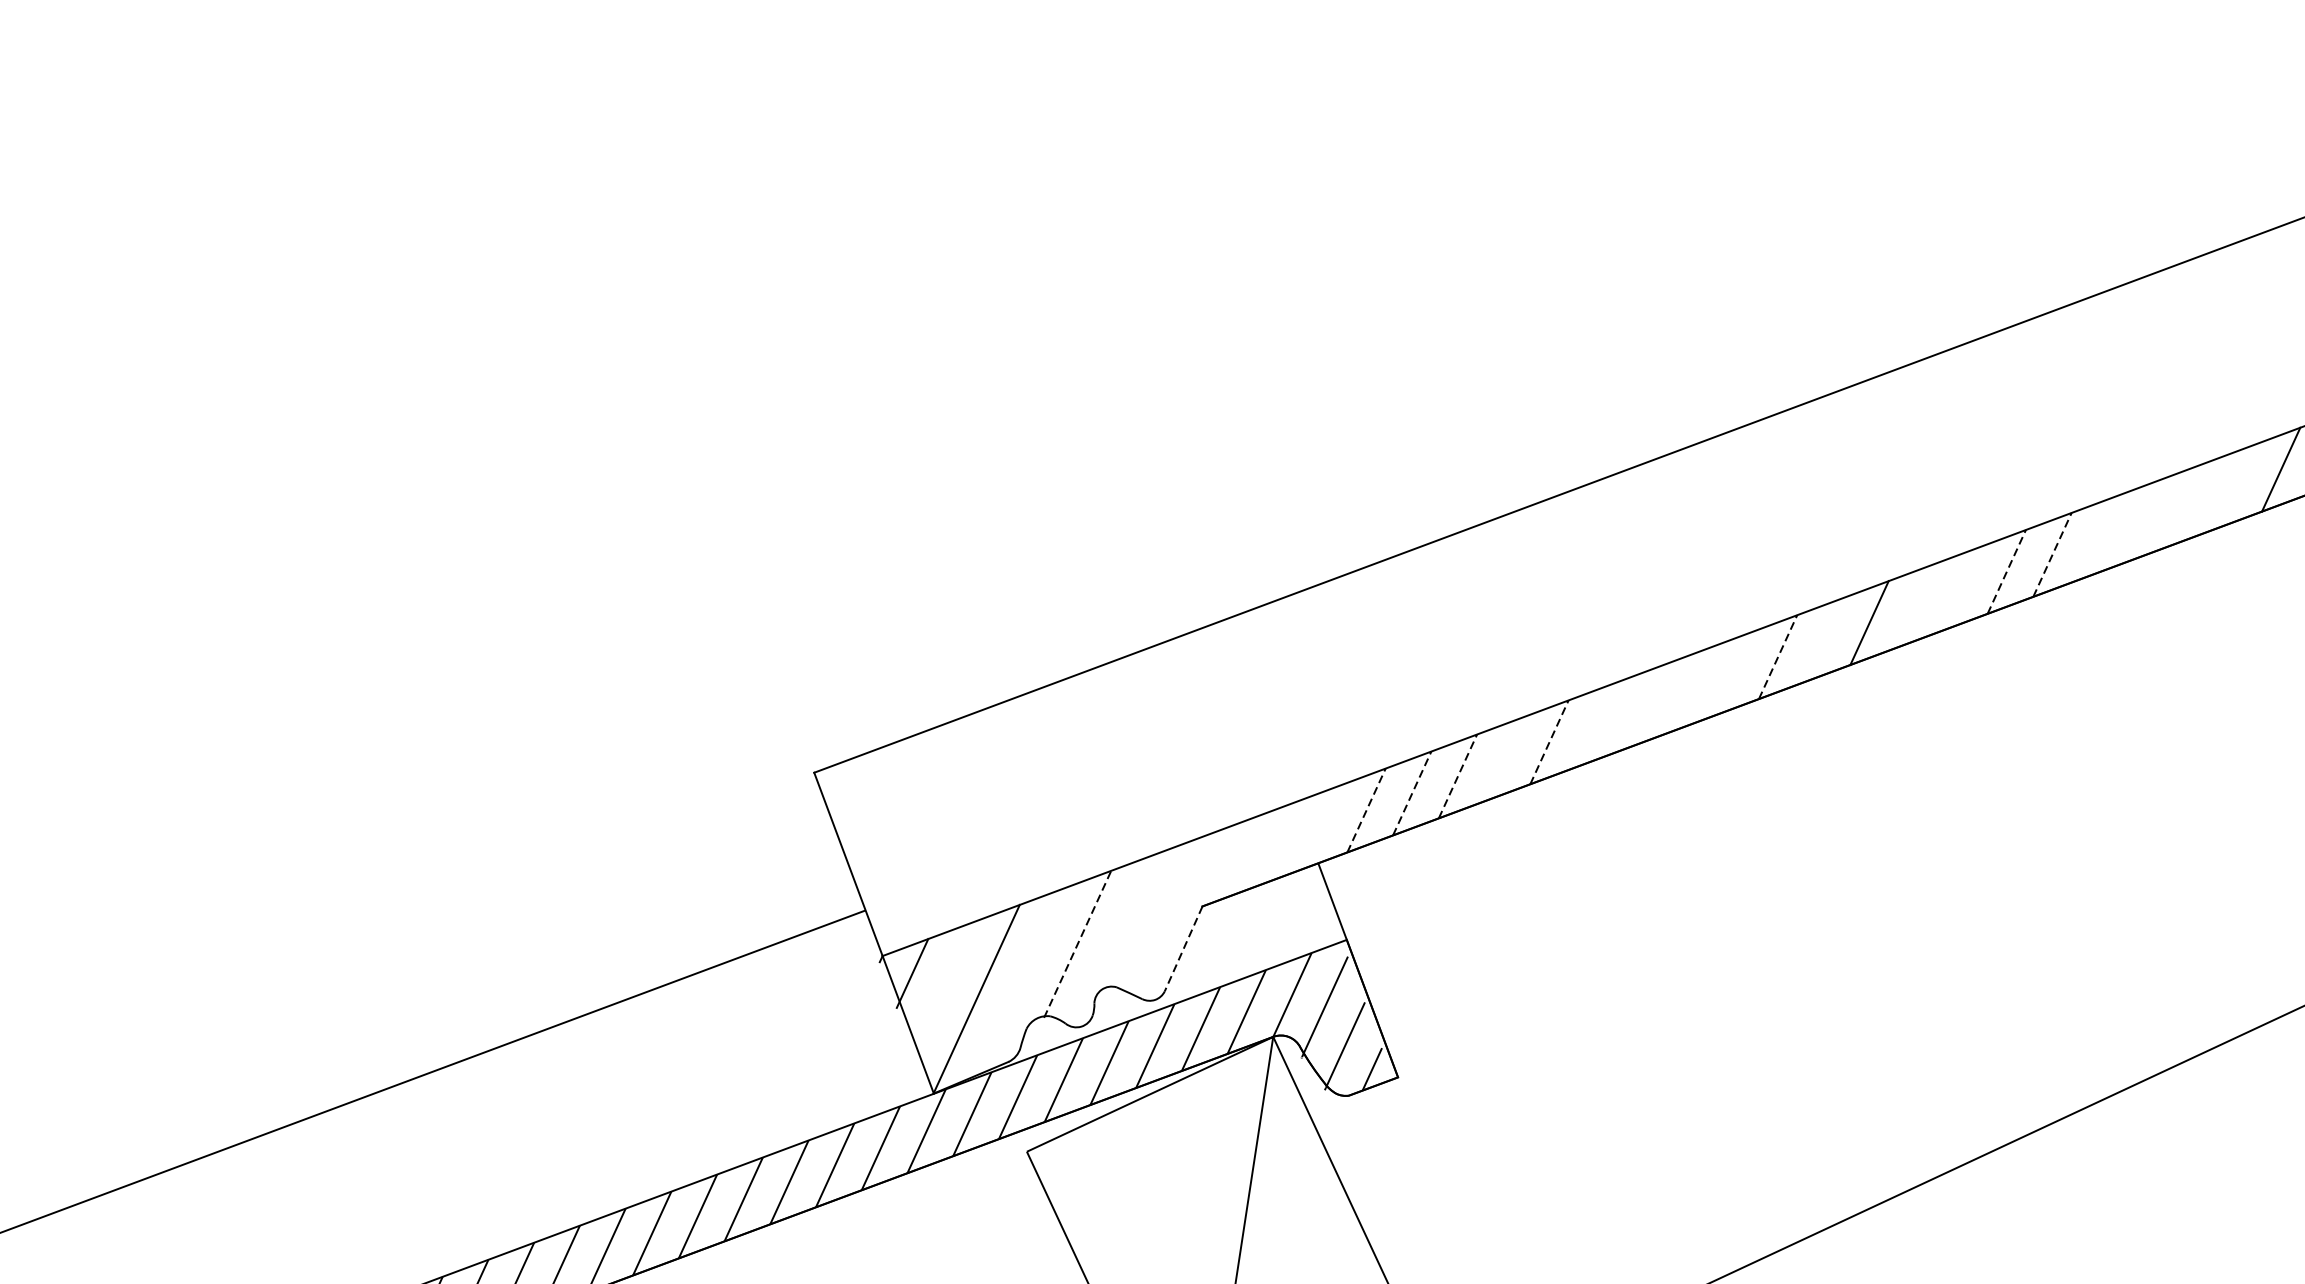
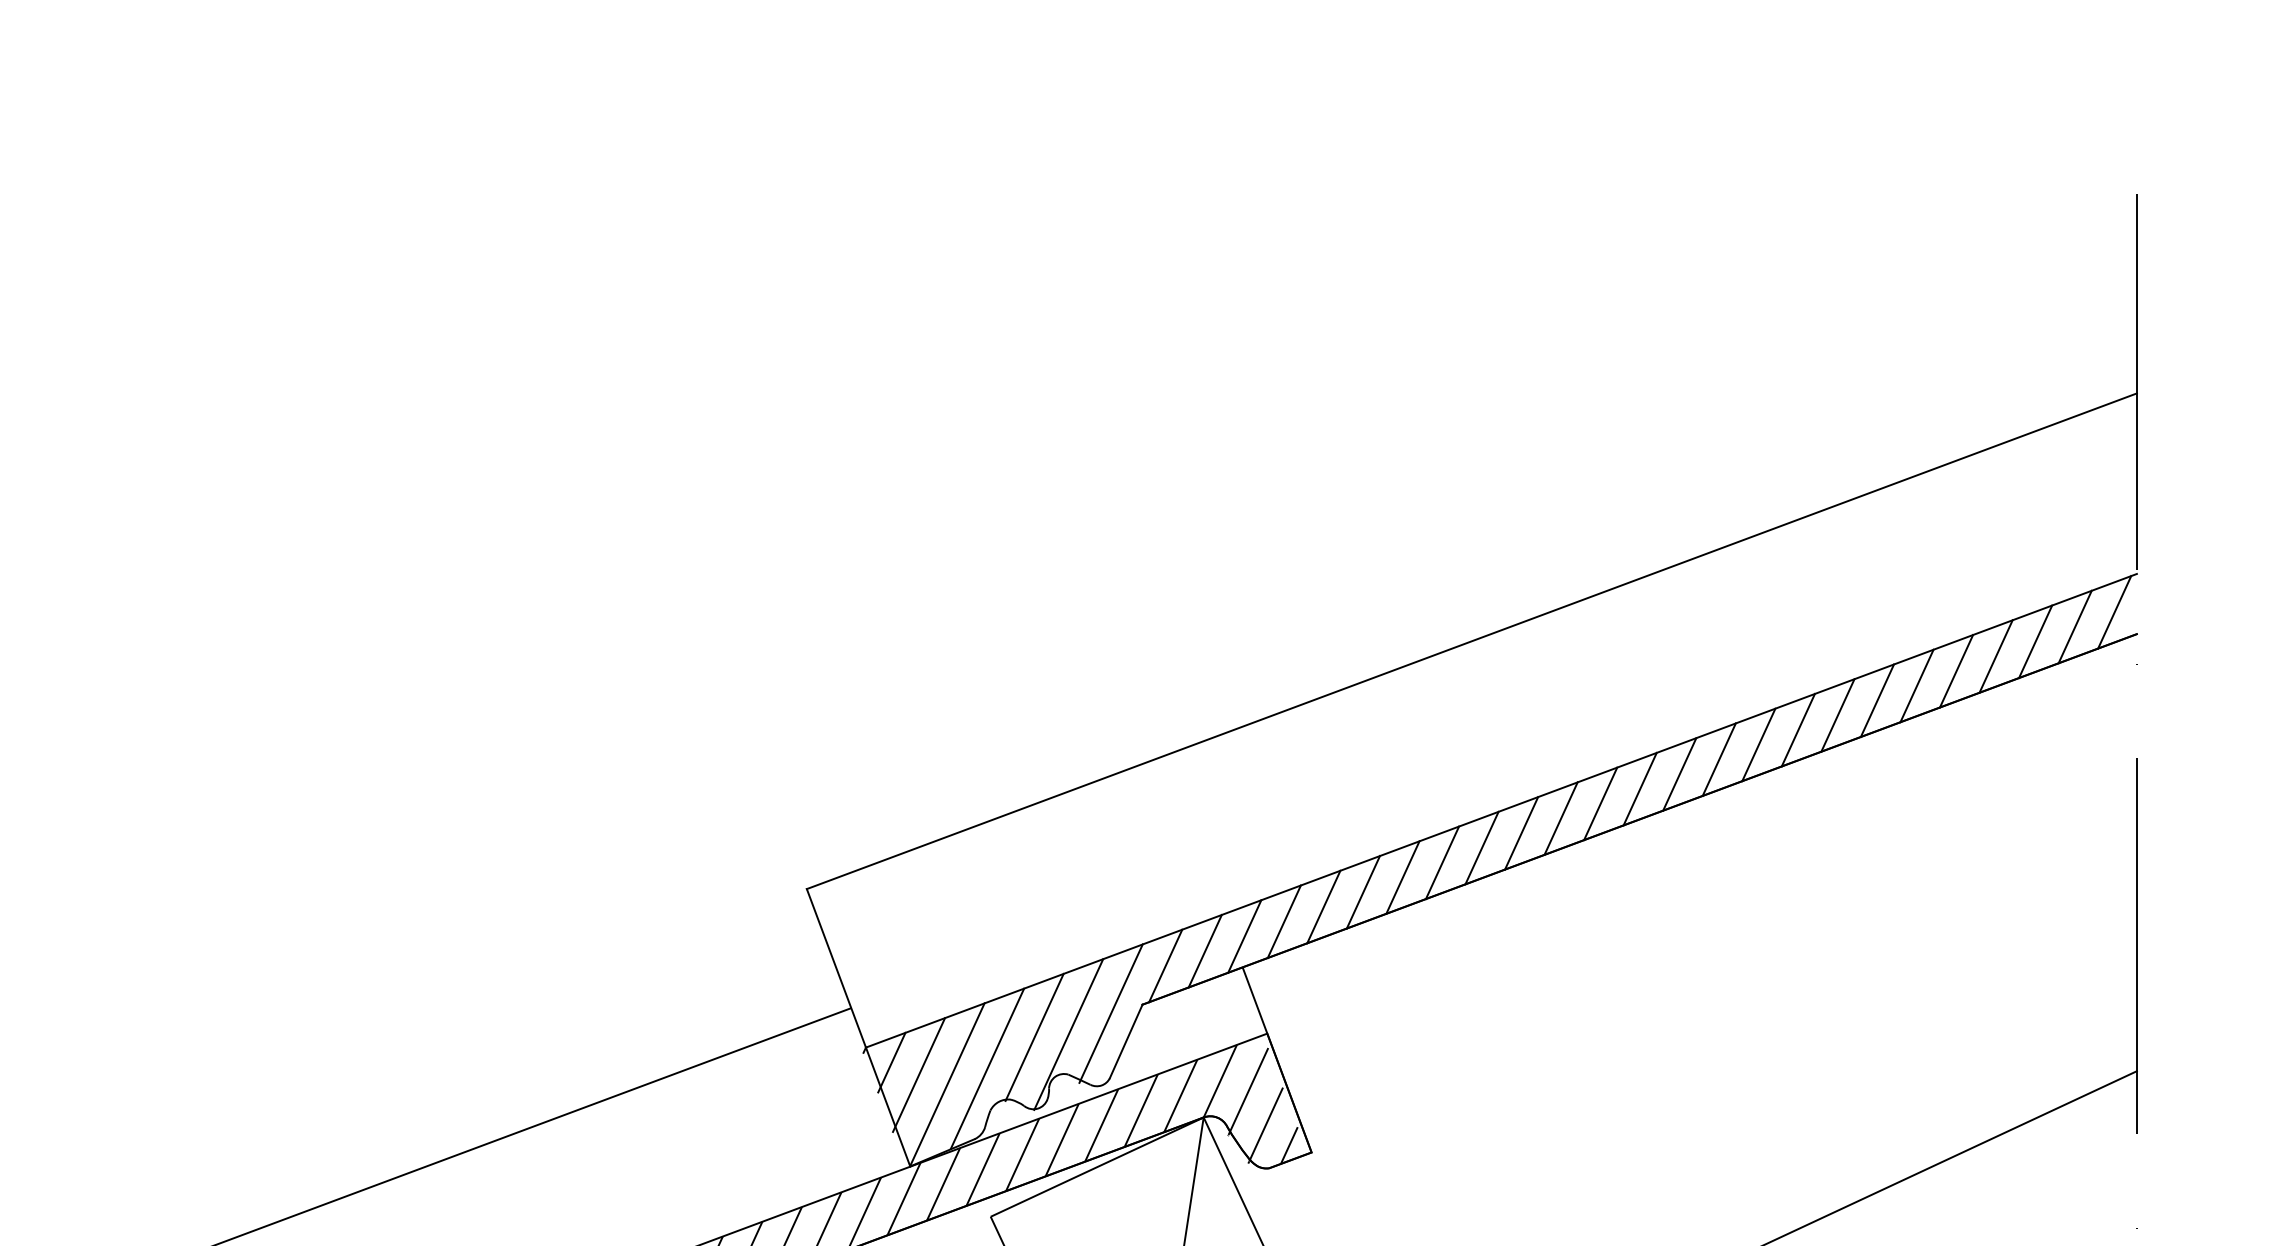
line: (2235, 486) -> (2035, 641), added
line: (2189, 503) -> (1995, 656), added
line: (2143, 521) -> (1956, 671), added
line: (2097, 537) -> (1916, 685), added
line: (2052, 554) -> (1877, 700), dashed -> solid
line: (2006, 571) -> (1837, 715), dashed -> solid
line: (1960, 588) -> (1797, 729), added
line: (1914, 605) -> (1758, 744), added
line: (1823, 640) -> (1679, 774), added
line: (1778, 657) -> (1640, 789), dashed -> solid
line: (1732, 673) -> (1600, 803), added
line: (1685, 691) -> (1560, 818), added
line: (1640, 708) -> (1521, 833), added
line: (1594, 724) -> (1481, 847), added
line: (1549, 741) -> (1442, 862), dashed -> solid
line: (1503, 759) -> (1402, 877), added
line: (1458, 776) -> (1363, 892), dashed -> solid
line: (1411, 794) -> (1323, 907), dashed -> solid
line: (1366, 810) -> (1284, 921), dashed -> solid
line: (1320, 827) -> (1244, 936), added
line: (1274, 843) -> (1204, 950), added
line: (1229, 861) -> (1165, 965), added
line: (1165, 916) -> (1110, 1013), added
line: (1116, 940) -> (1068, 1034), added
line: (1077, 944) -> (1034, 1037), dashed -> solid
line: (1183, 949) -> (1126, 1041), dashed -> solid
line: (1023, 980) -> (987, 1068), added
line: (944, 987) -> (919, 1074), added

